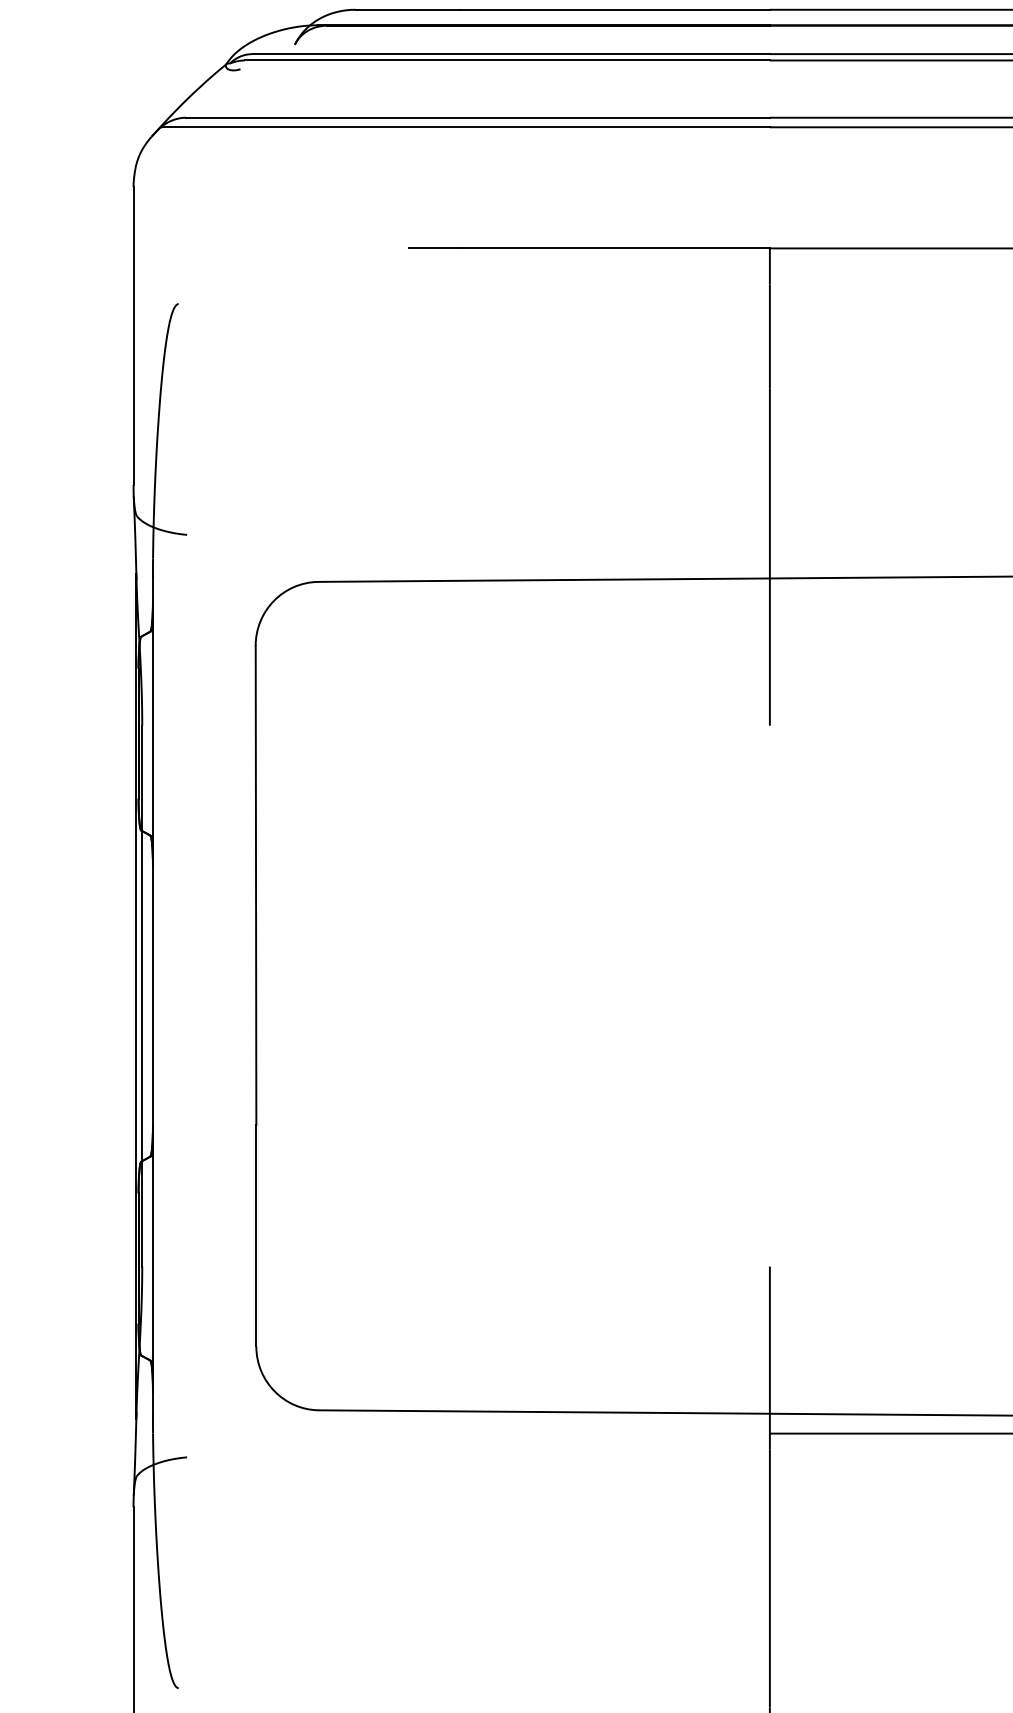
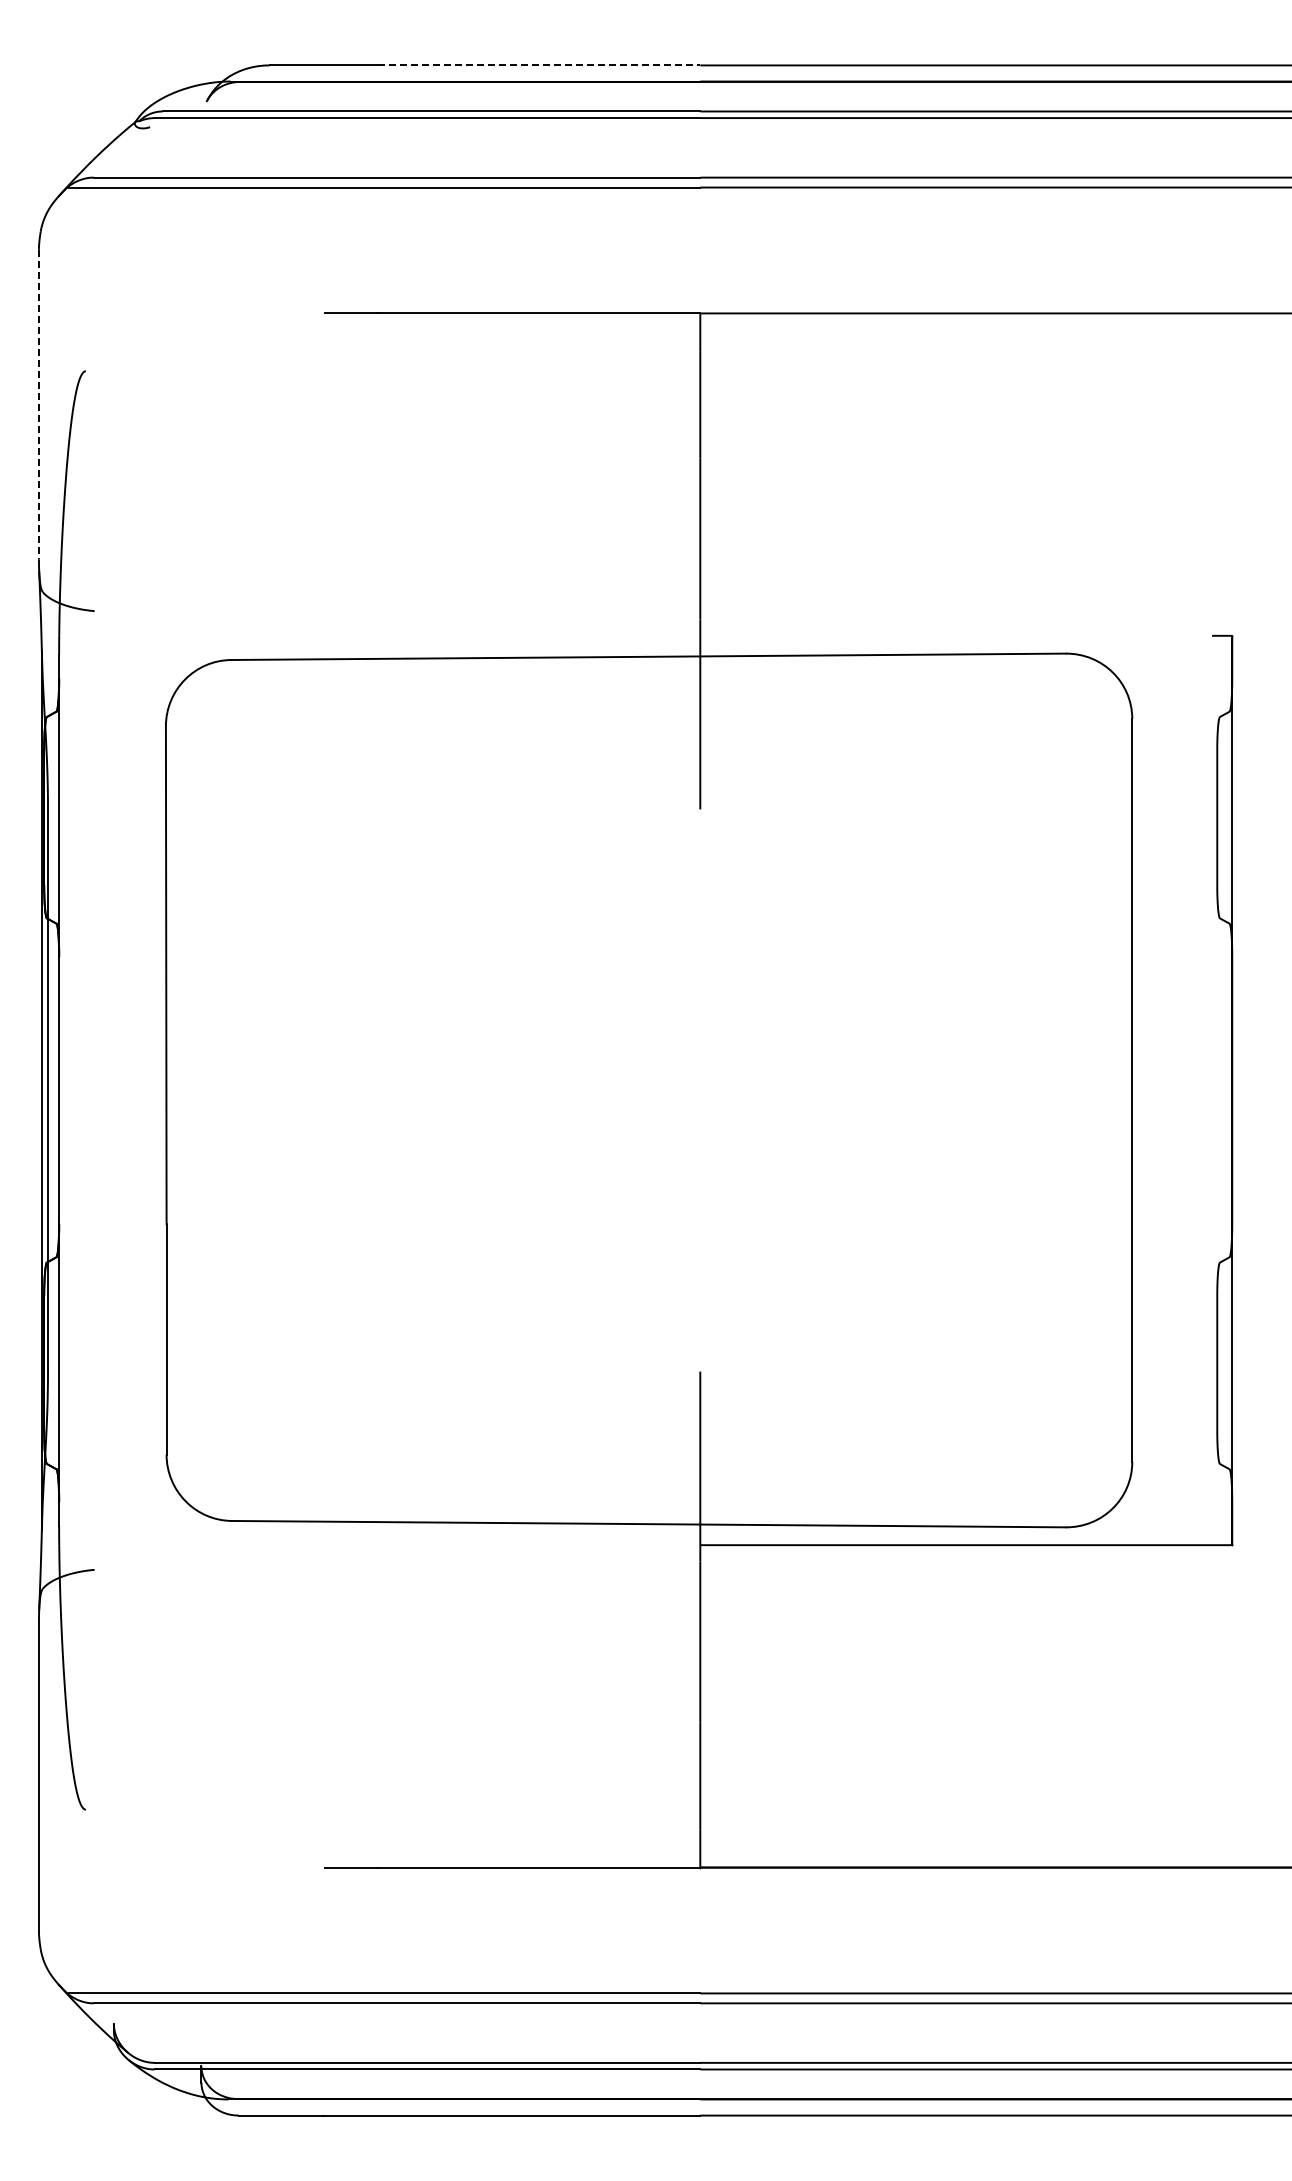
line: (615, 9) -> (539, 65), solid -> dashed
line: (133, 336) -> (38, 404), solid -> dashed

